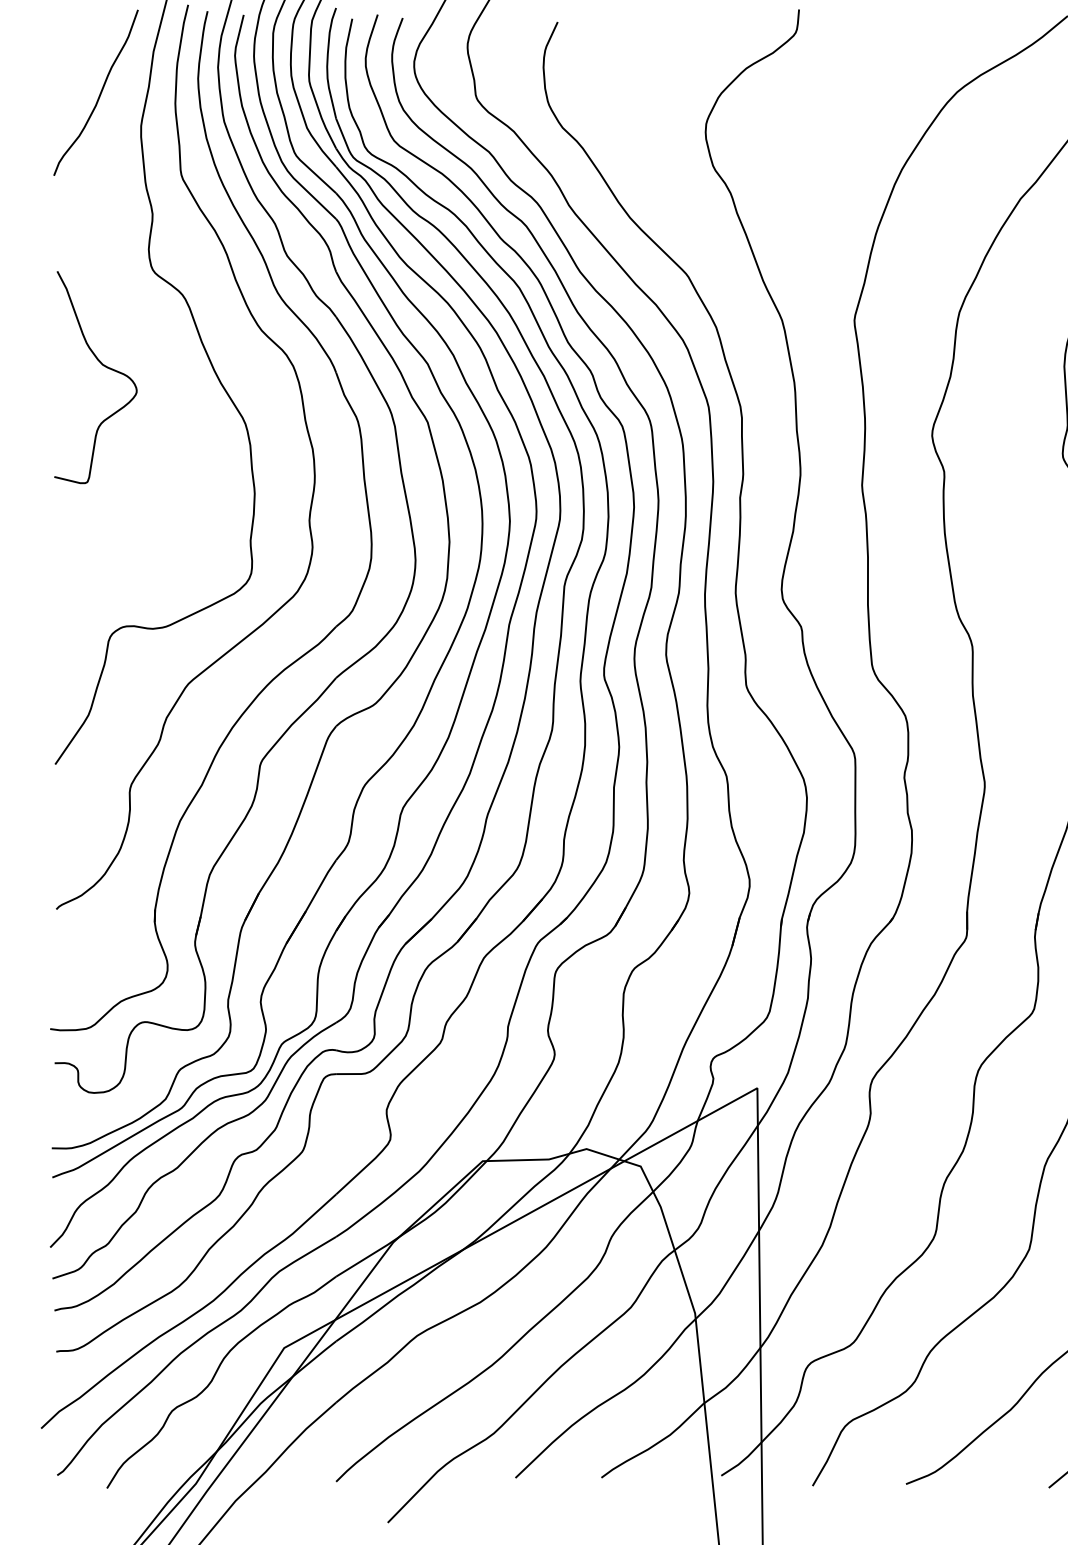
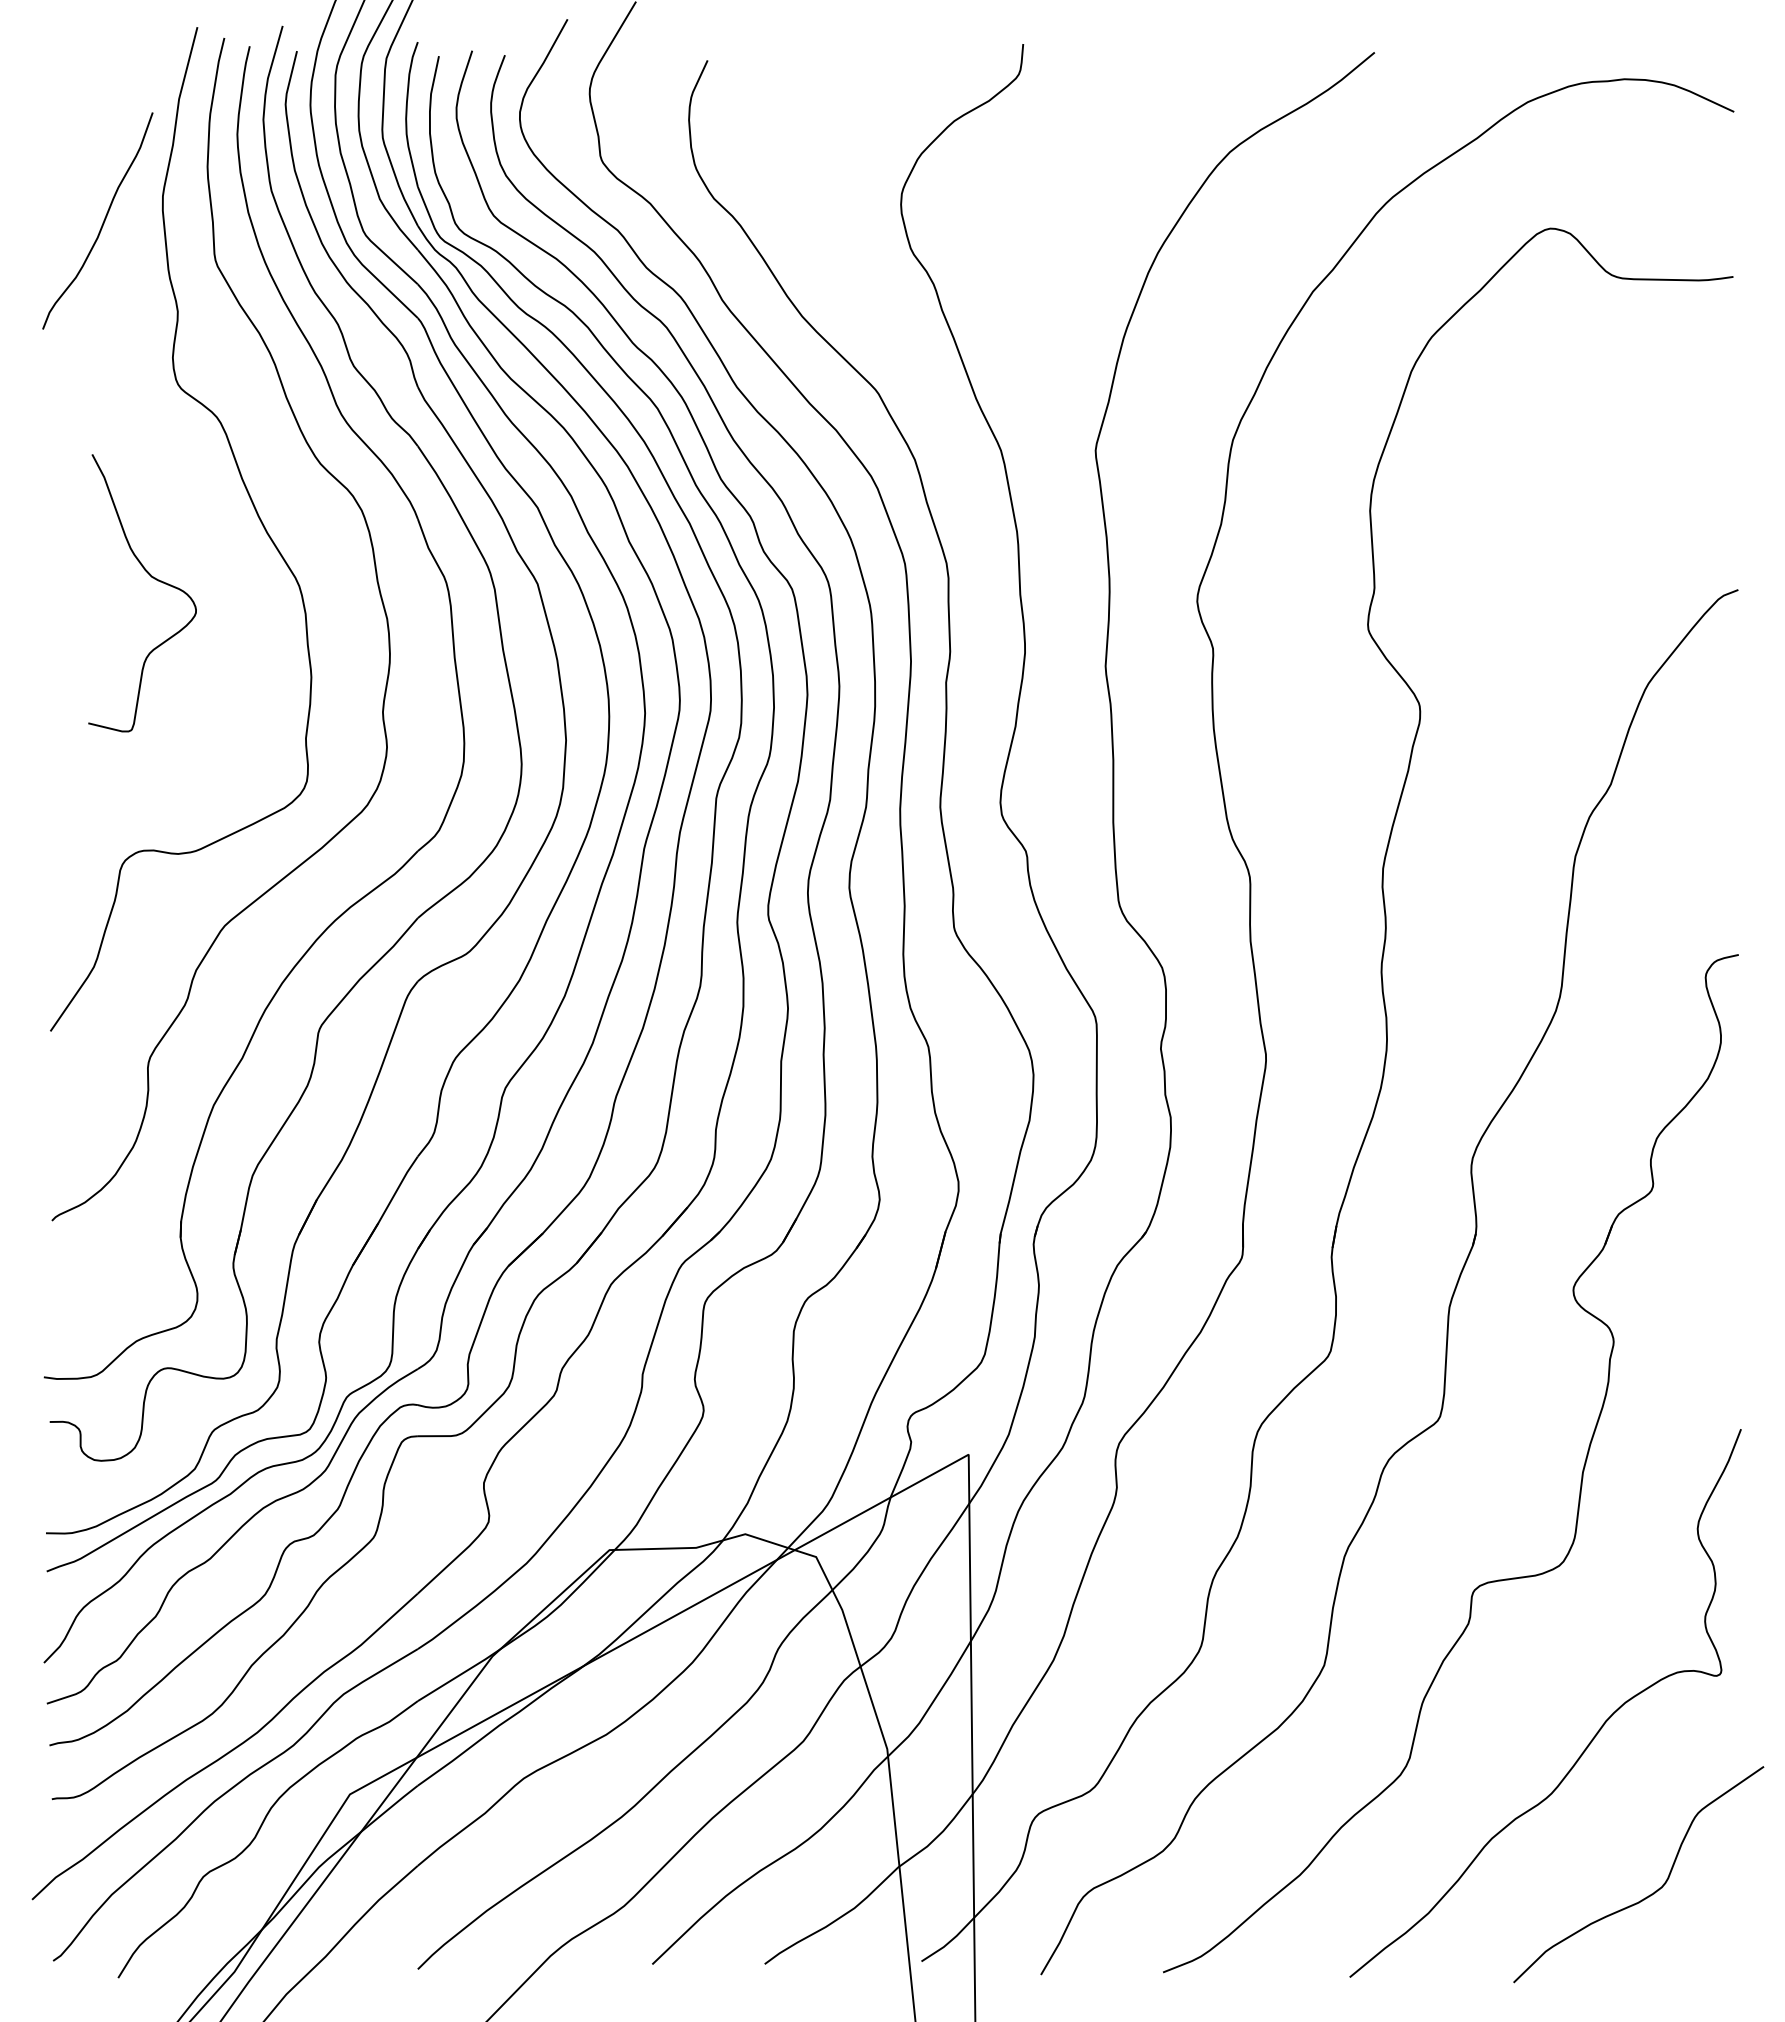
curve: (99, 93) -> (102, 222), moved
curve: (103, 366) -> (152, 578), moved

